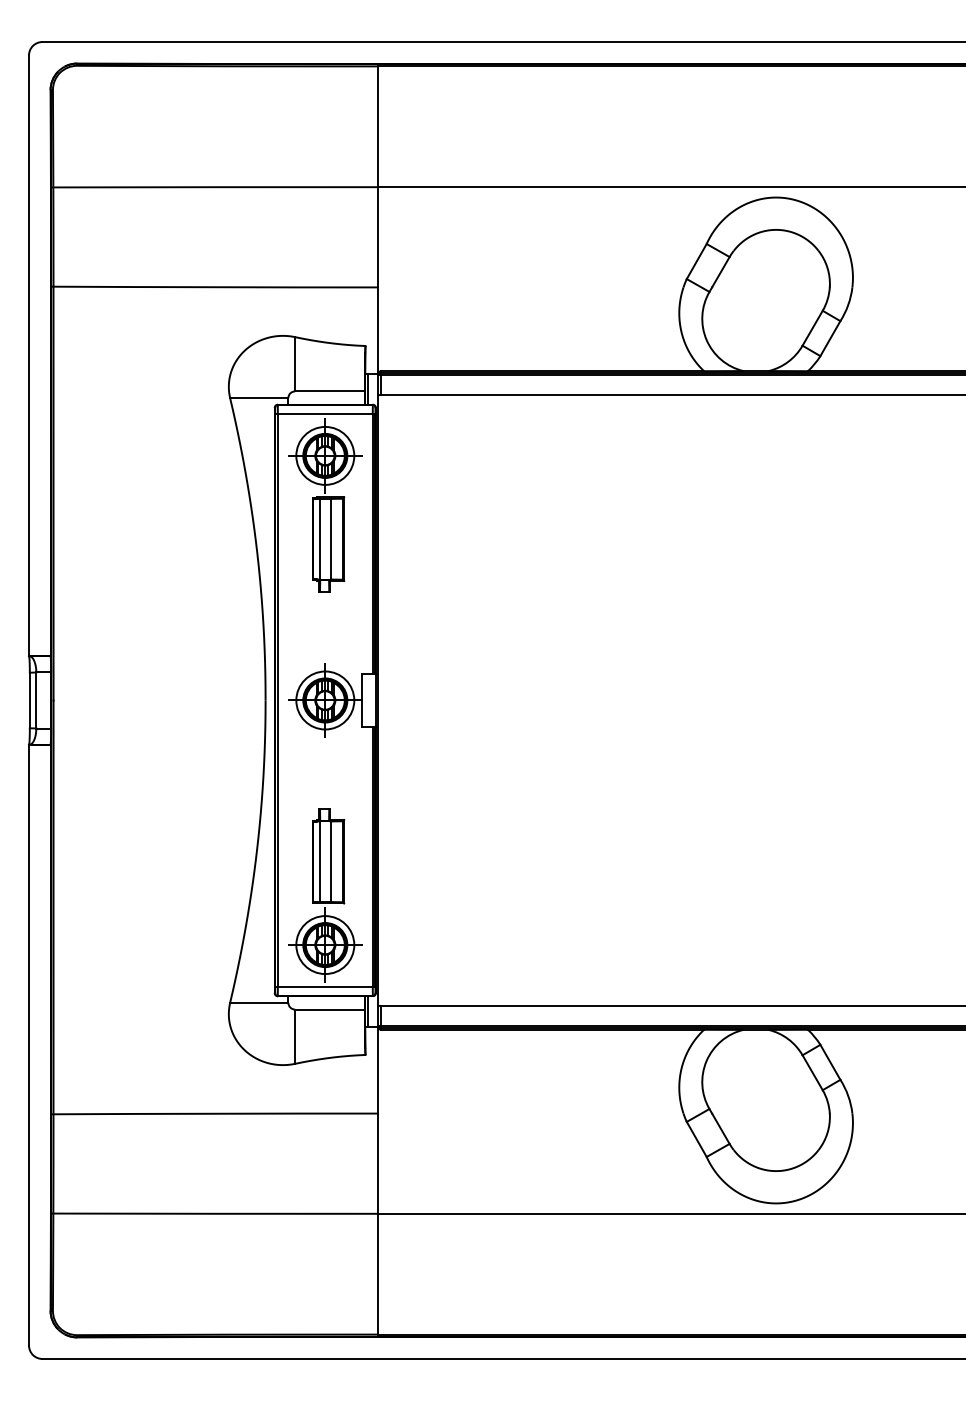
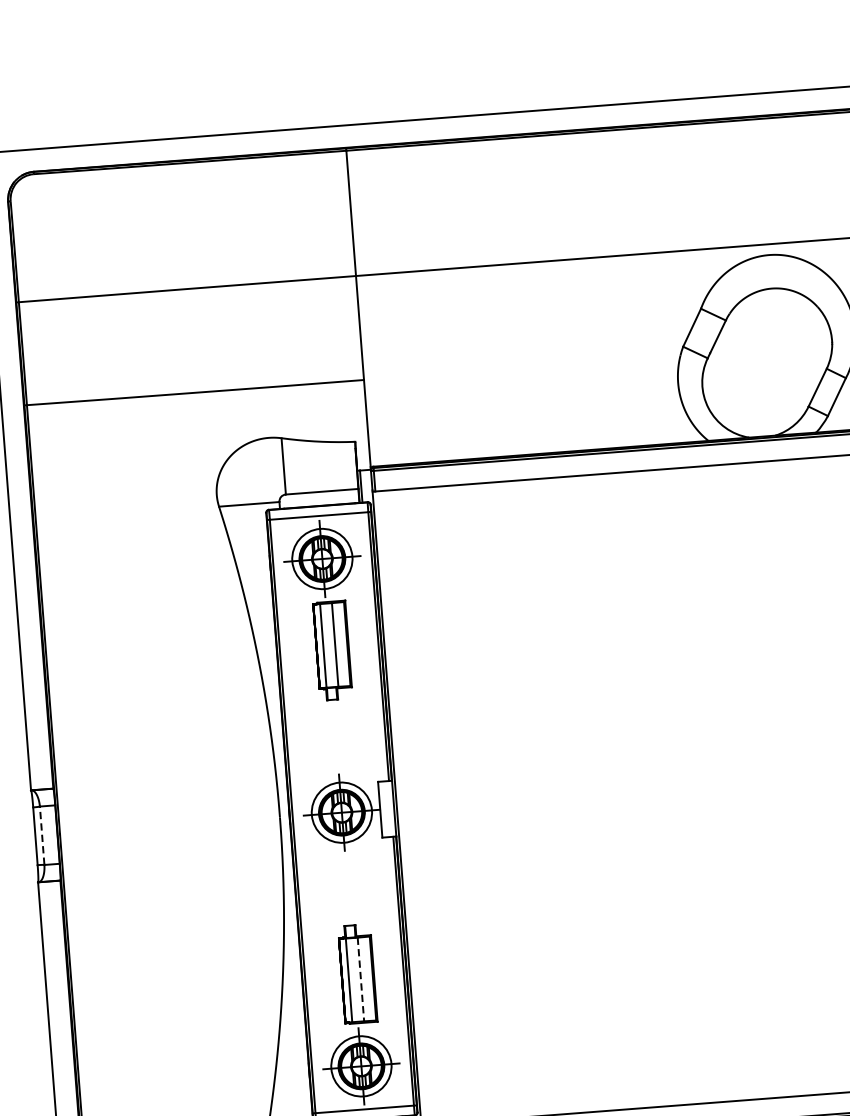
line: (36, 700) -> (42, 835), solid -> dashed
line: (331, 862) -> (361, 980), solid -> dashed

